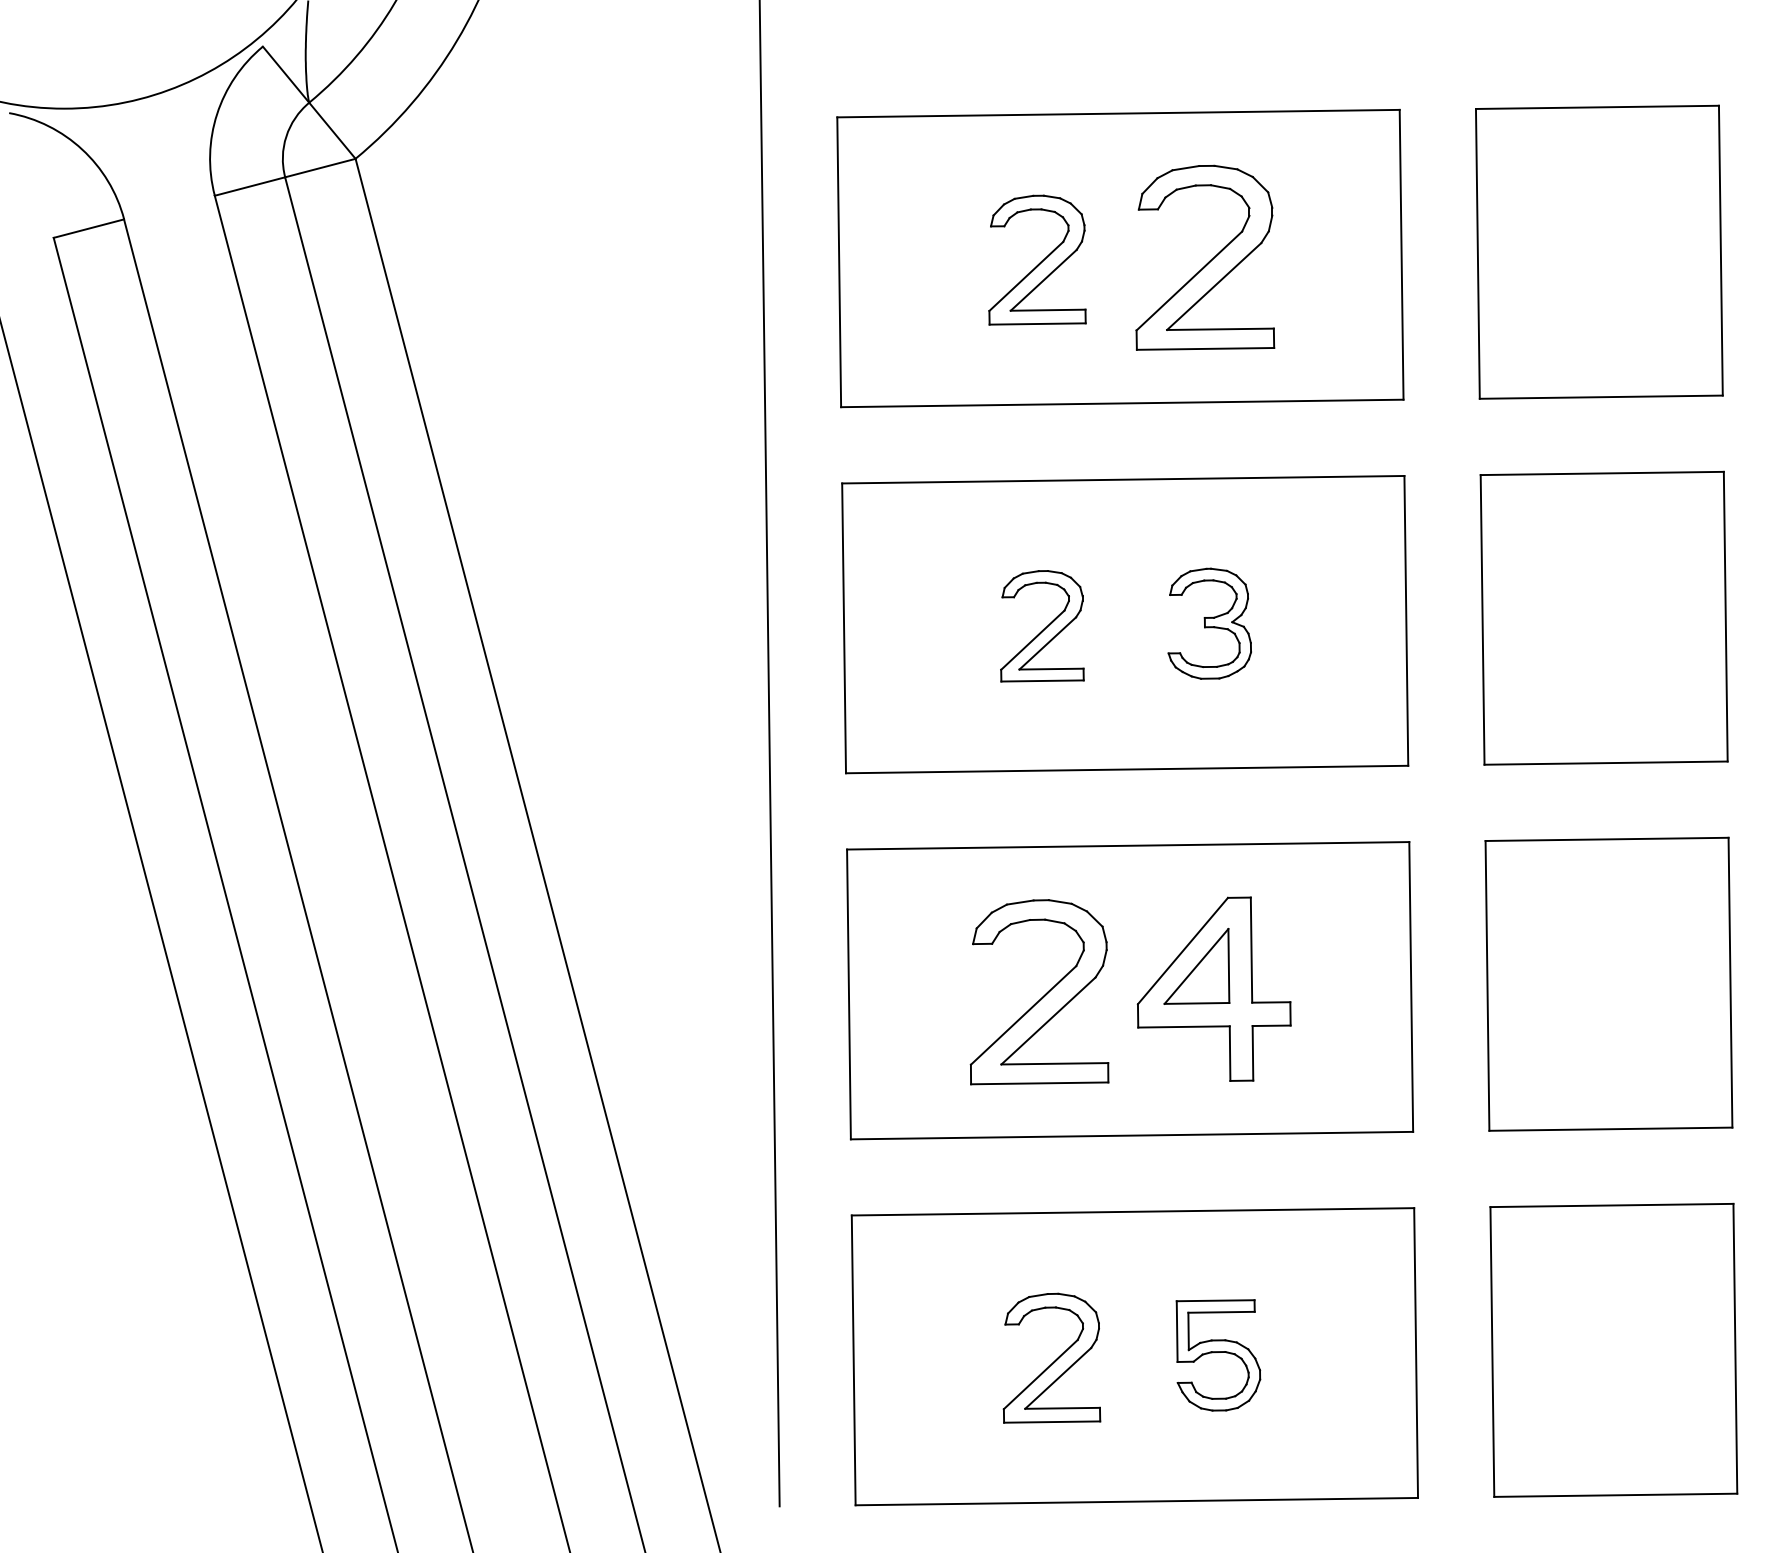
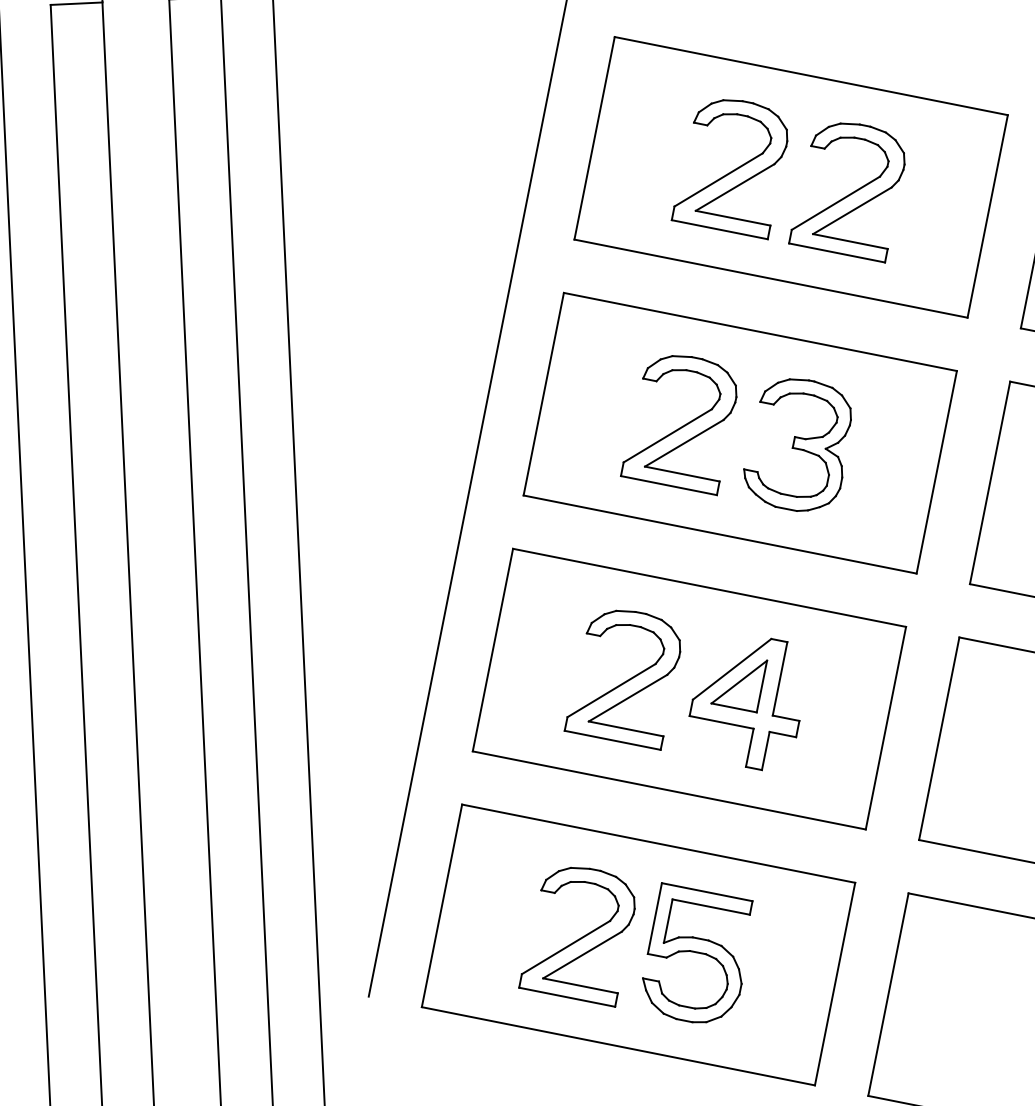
part: (1037, 260) -> (733, 166), size x1.43
part: (1209, 623) -> (799, 444), size x1.67
part: (1042, 626) -> (682, 422), size x1.67
part: (1218, 1355) -> (697, 956), size x1.67
part: (1051, 1358) -> (580, 933), size x1.43

